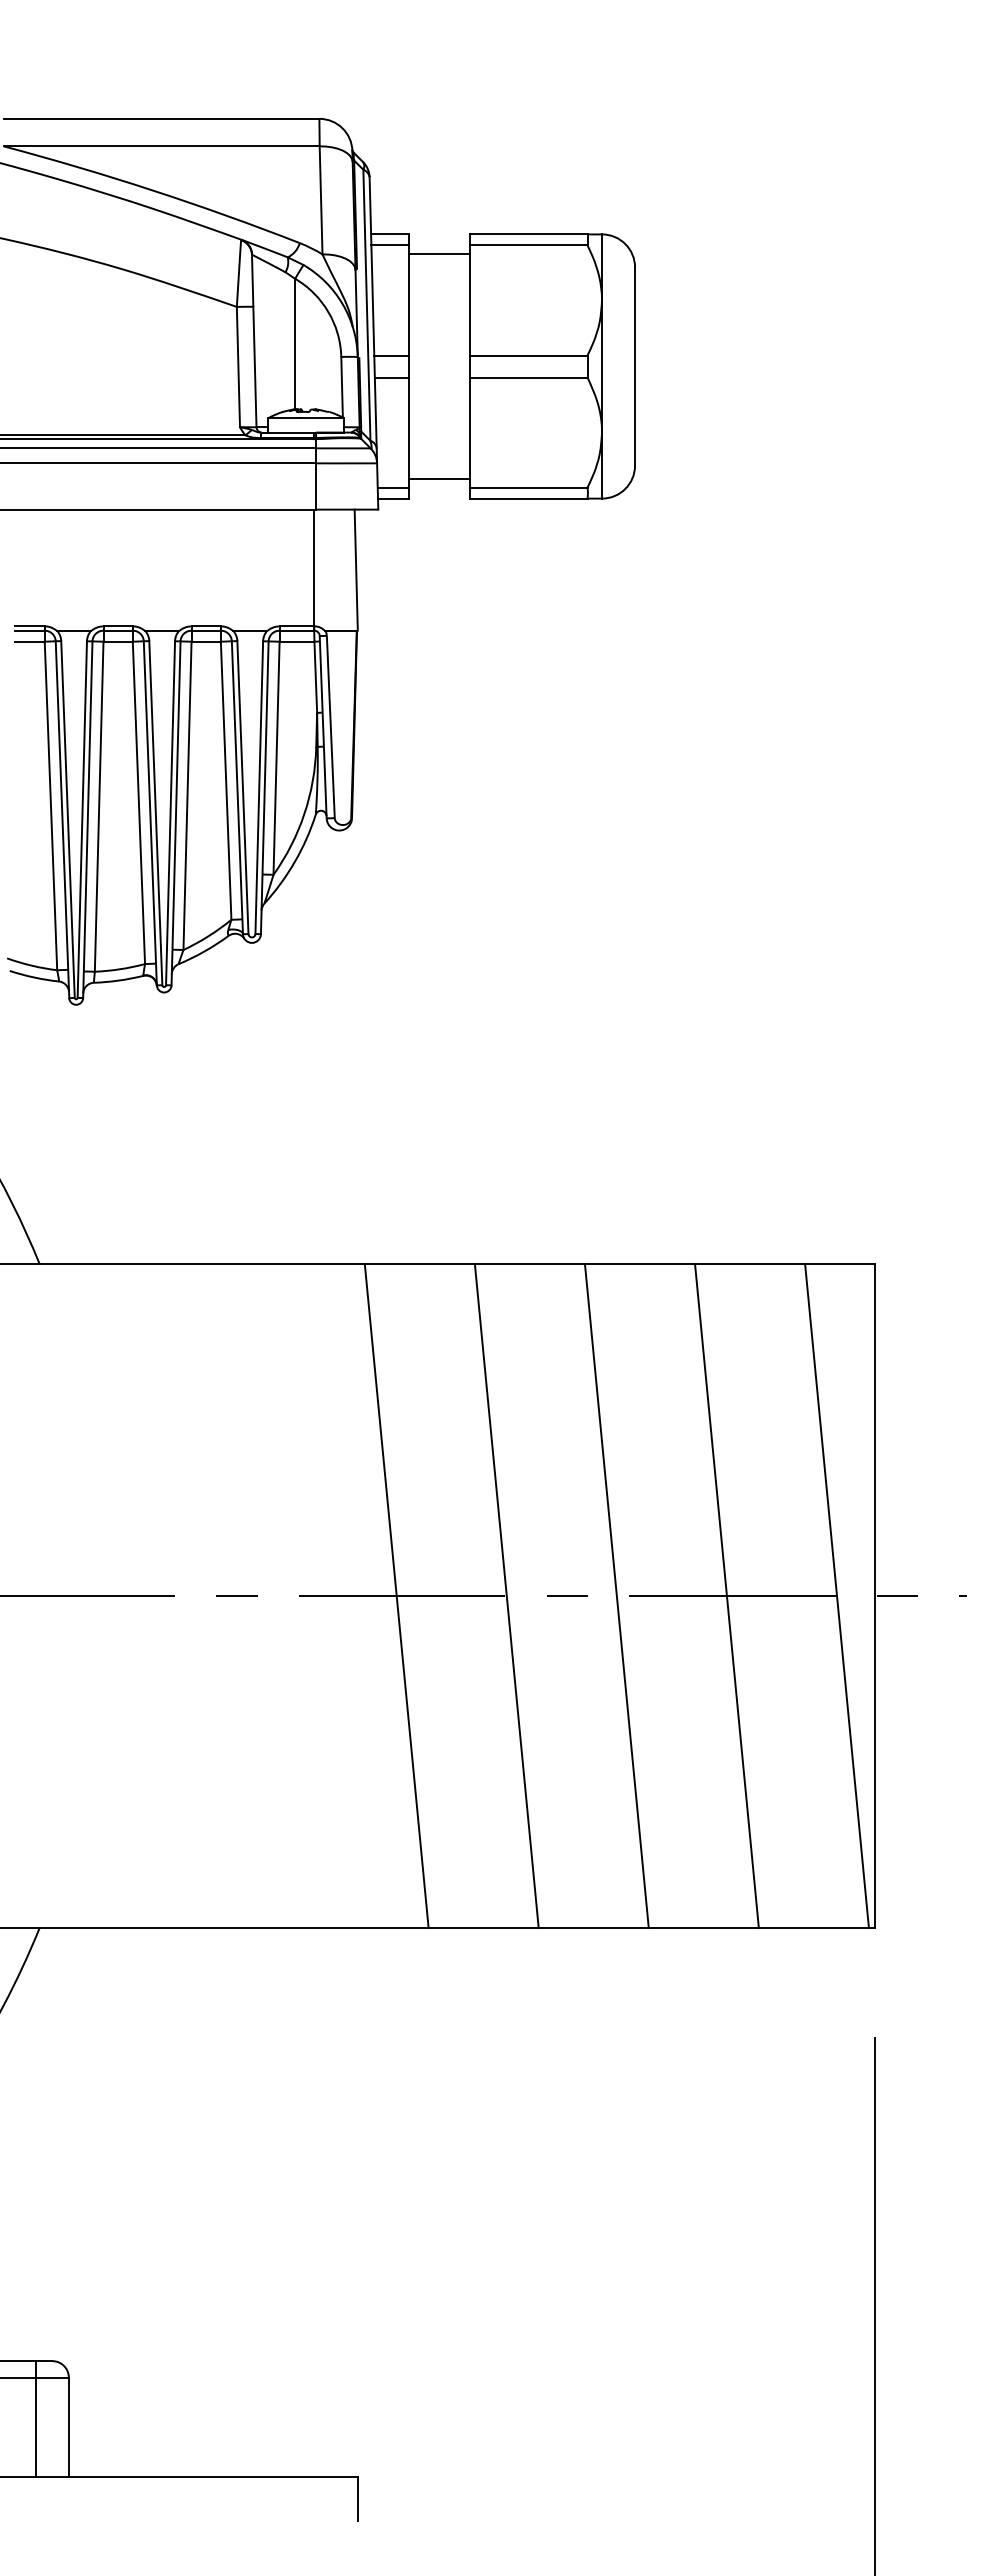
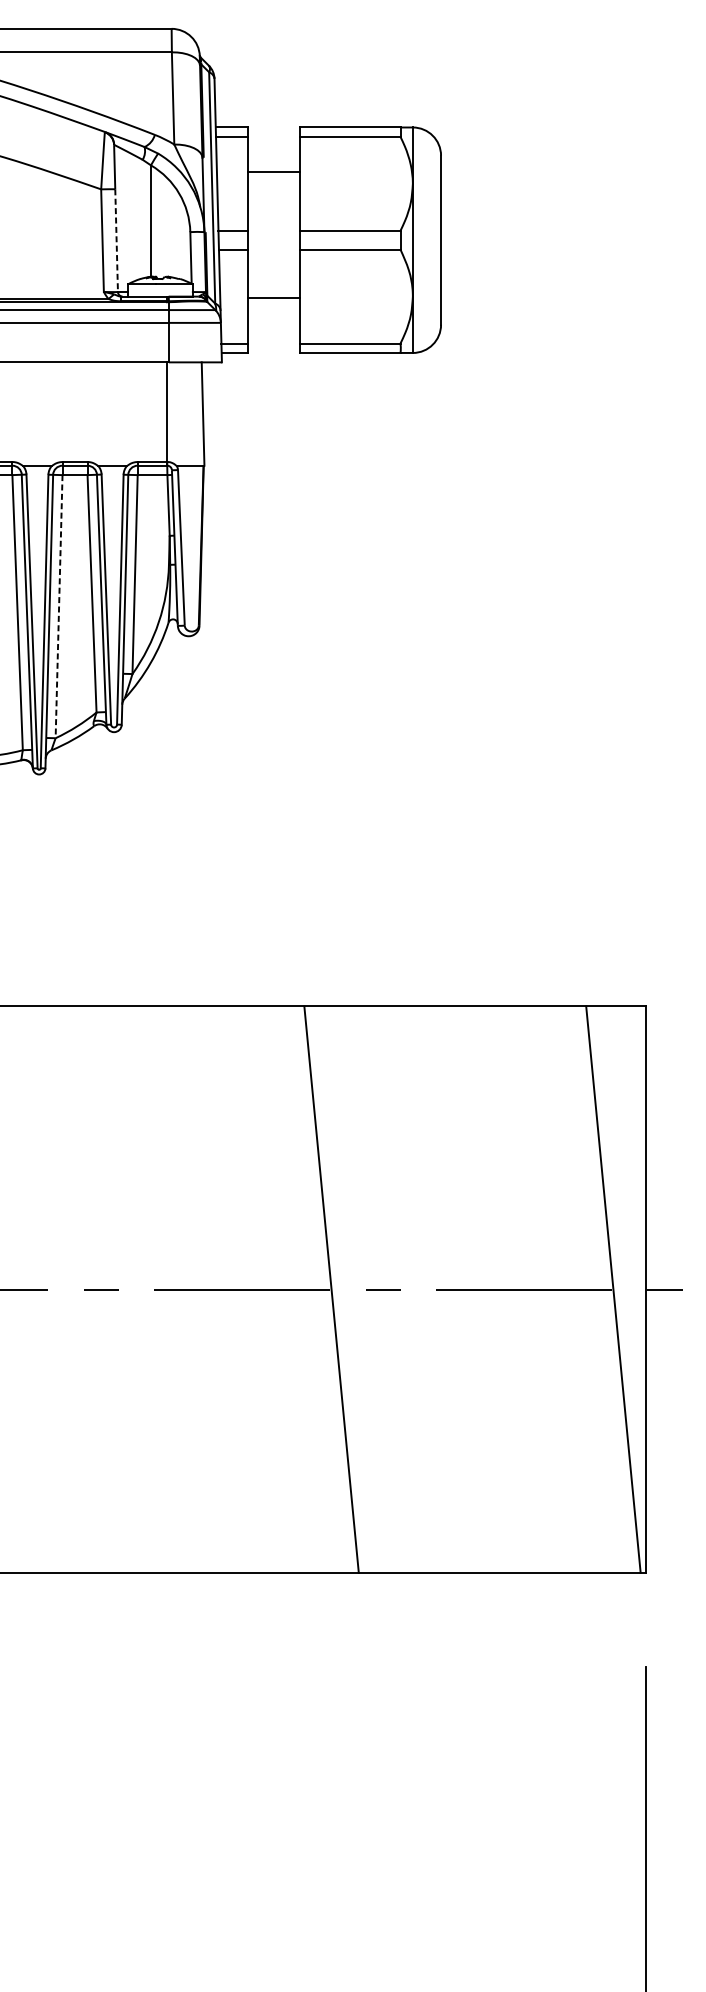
line: (439, 253) -> (274, 171), moved
line: (254, 367) -> (116, 241), solid -> dashed
line: (439, 479) -> (274, 298), moved
line: (187, 796) -> (59, 607), solid -> dashed
line: (396, 1595) -> (237, 1289), removed
line: (616, 1595) -> (425, 1289), removed
line: (726, 1595) -> (519, 1289), removed

